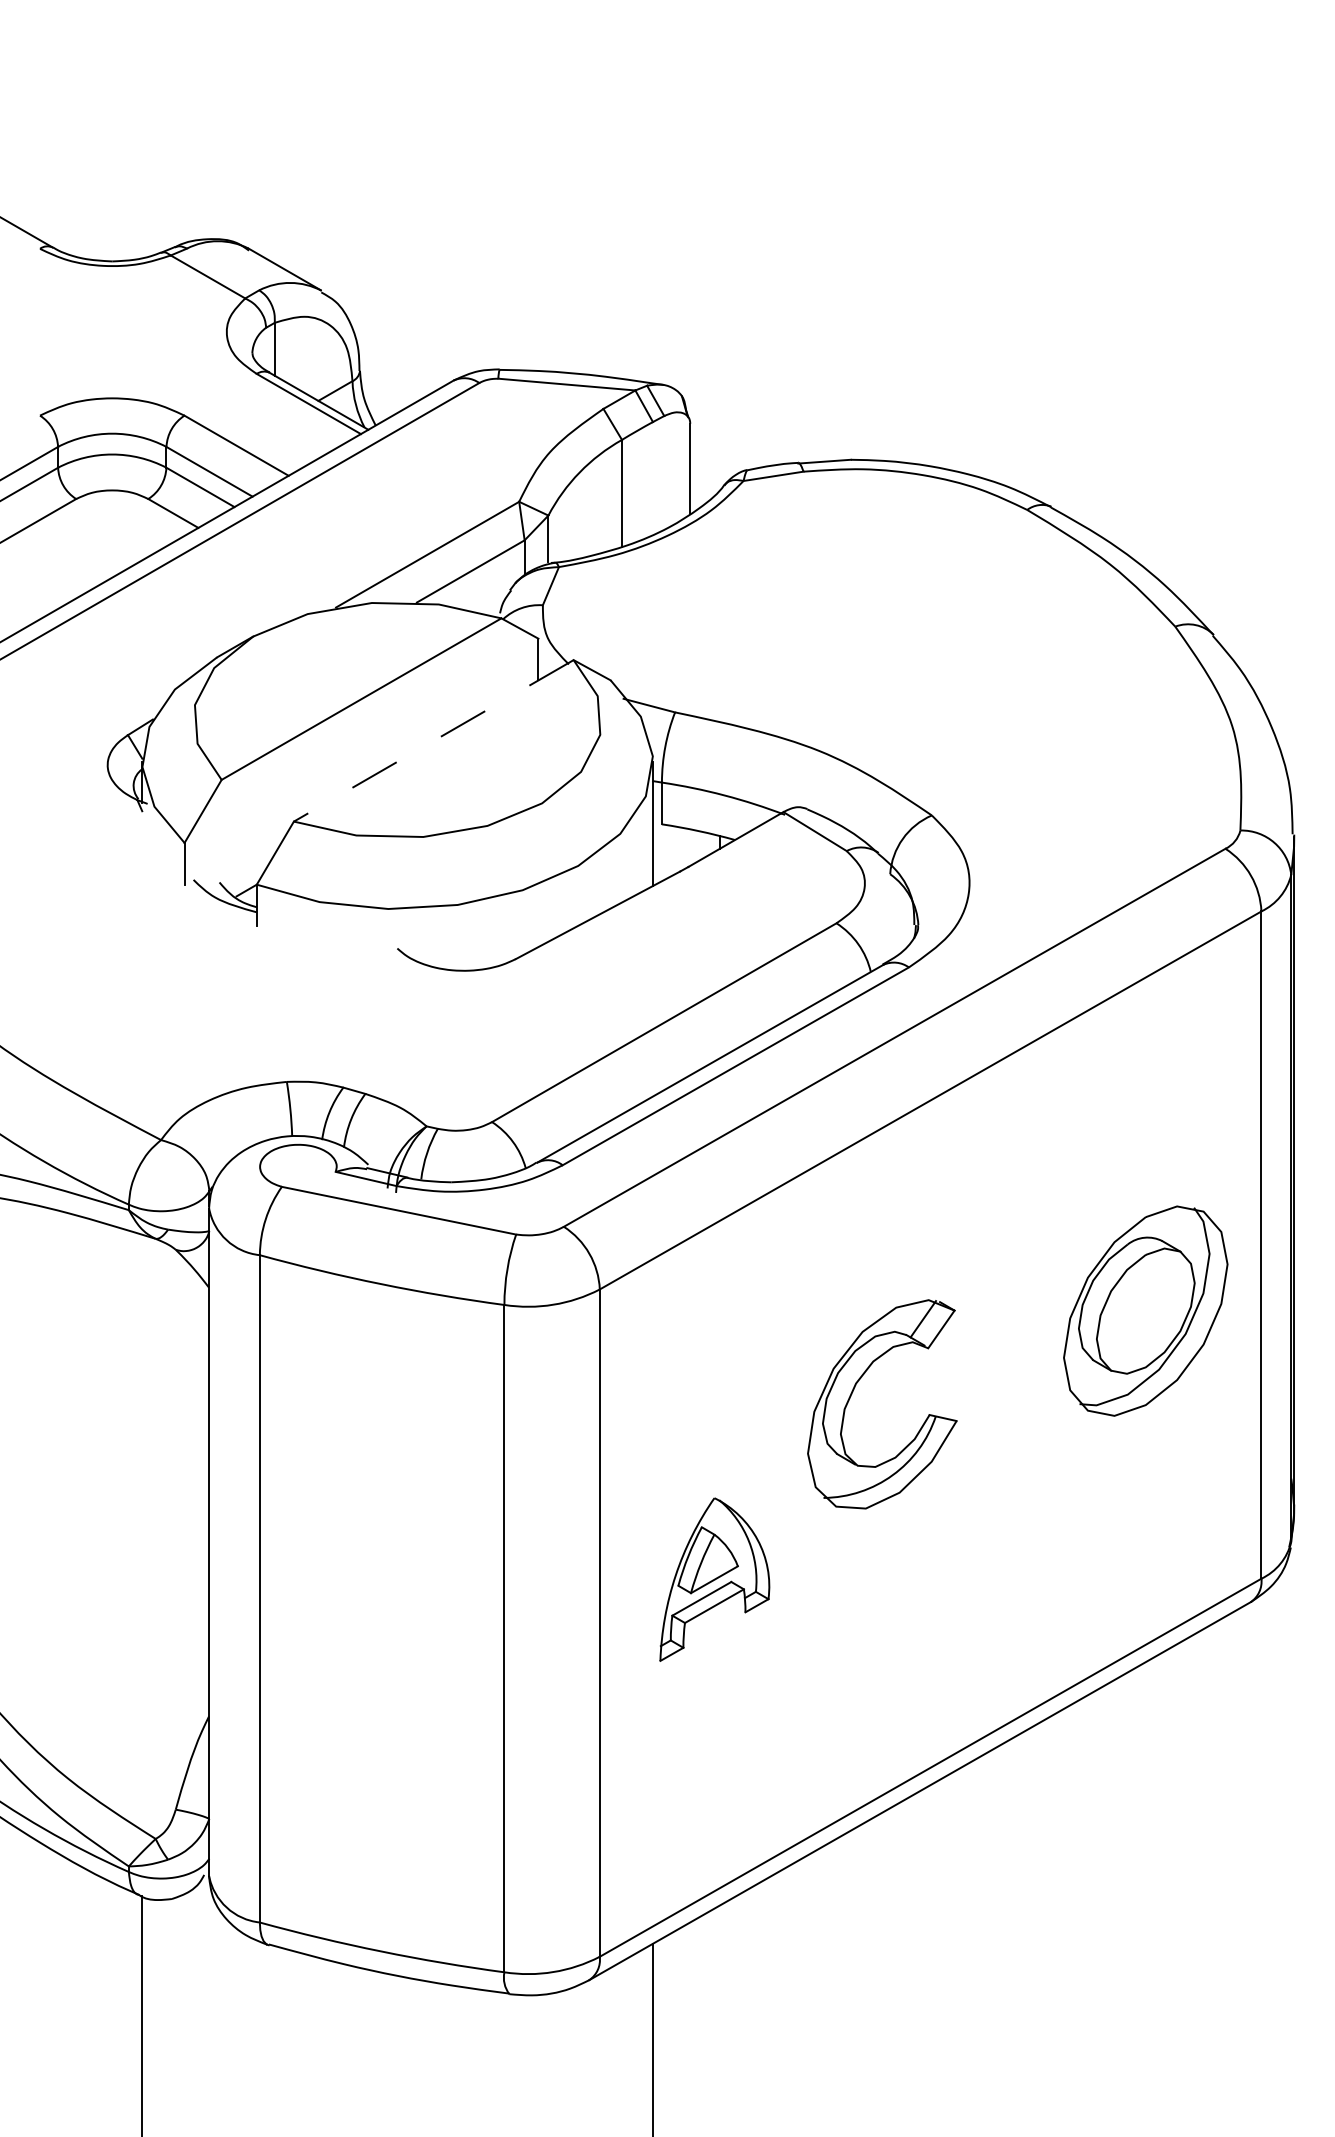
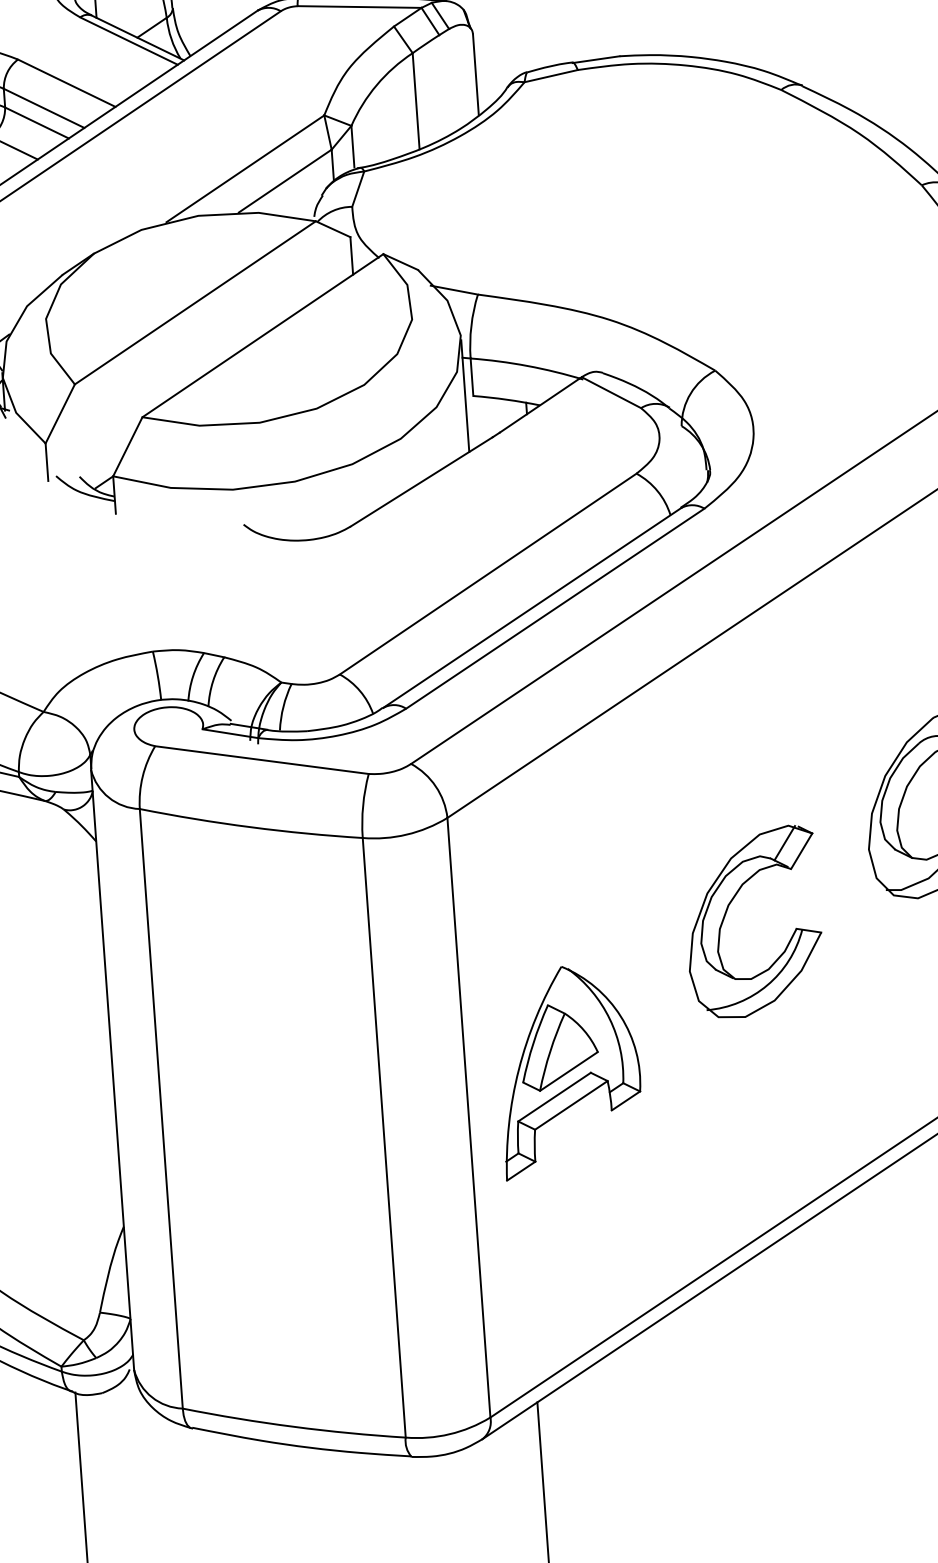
line: (433, 740) -> (262, 335), dashed -> solid
part: (853, 1392) -> (726, 913), moved
part: (714, 1579) -> (569, 1071), size x1.43

